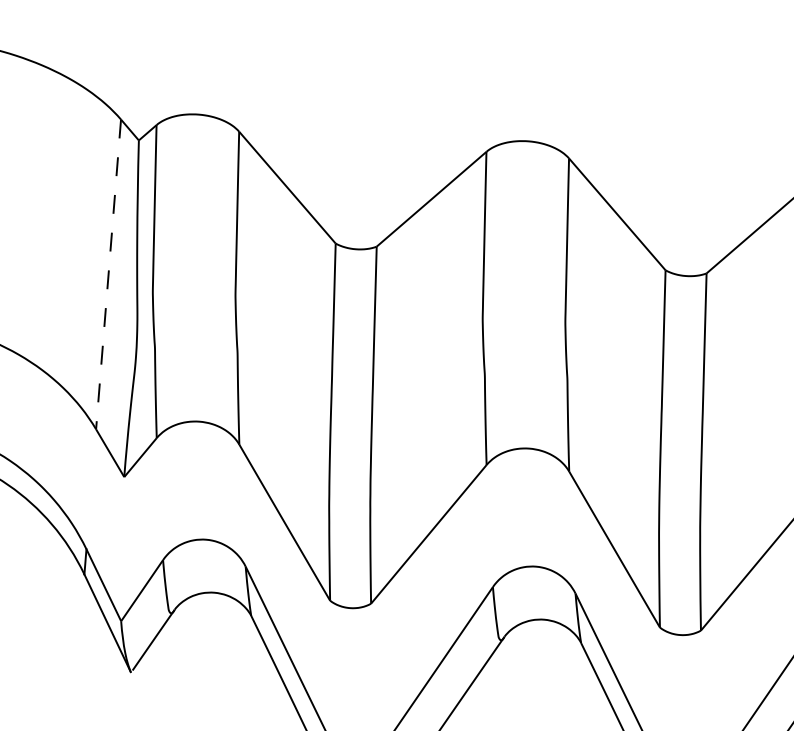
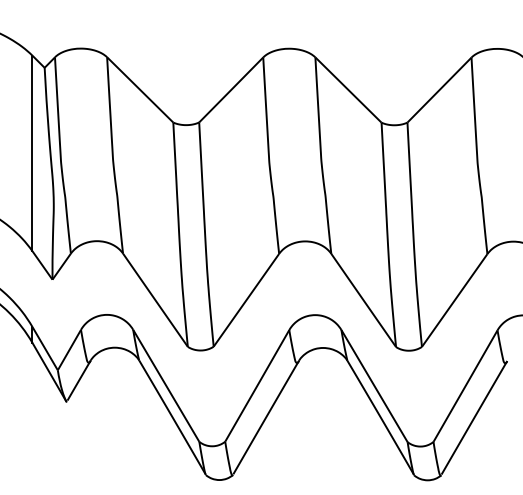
line: (108, 274) -> (32, 153), dashed -> solid

